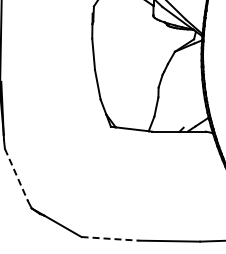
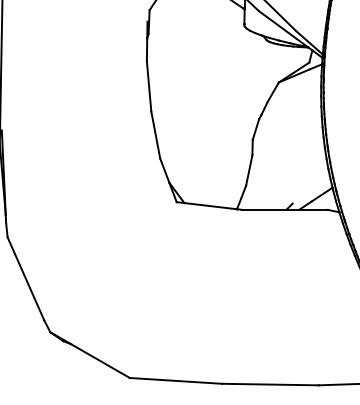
line: (16, 174) -> (26, 278), dashed -> solid
line: (110, 238) -> (176, 380), dashed -> solid

